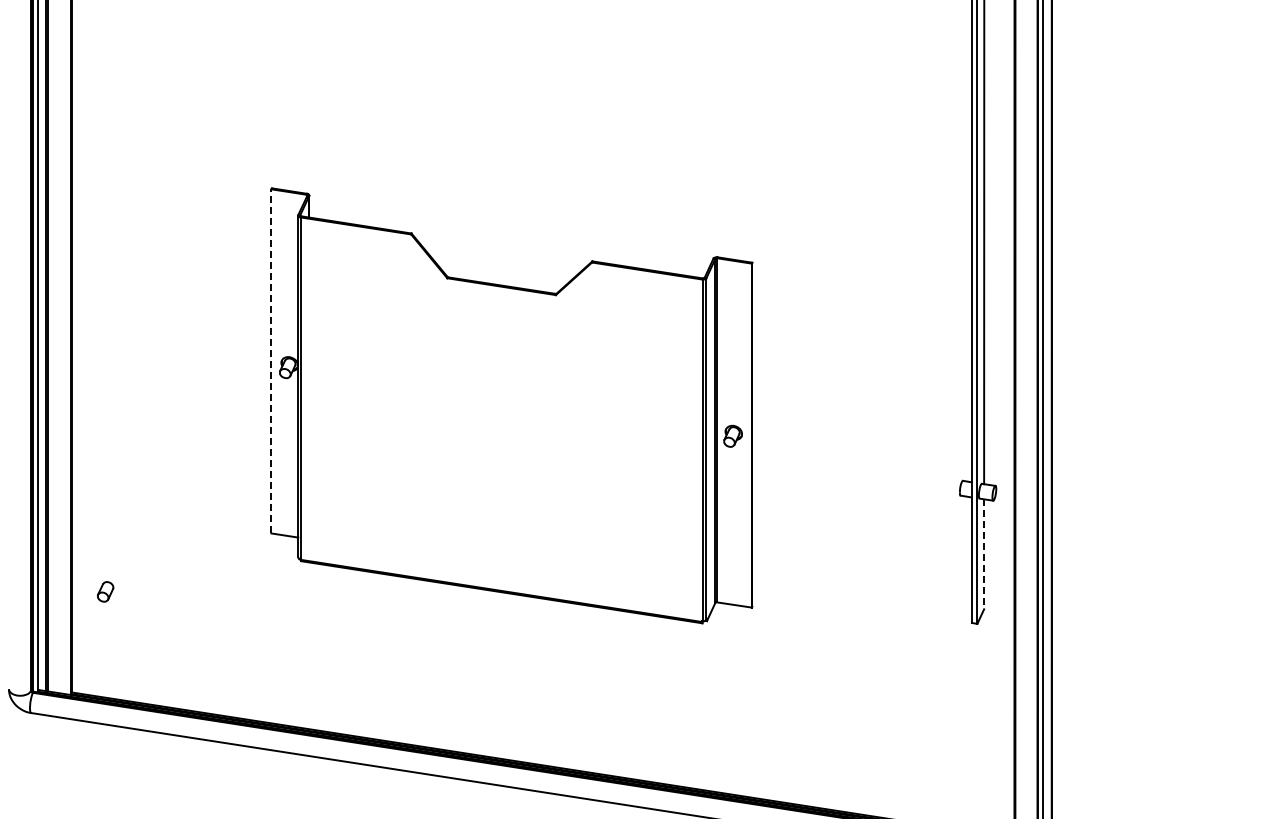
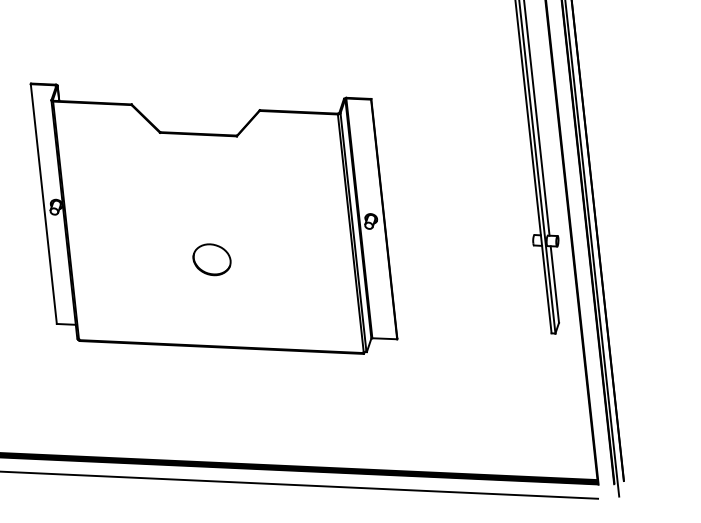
line: (271, 360) -> (43, 203), dashed -> solid
part: (501, 465) -> (211, 259), added
line: (984, 554) -> (555, 284), dashed -> solid

